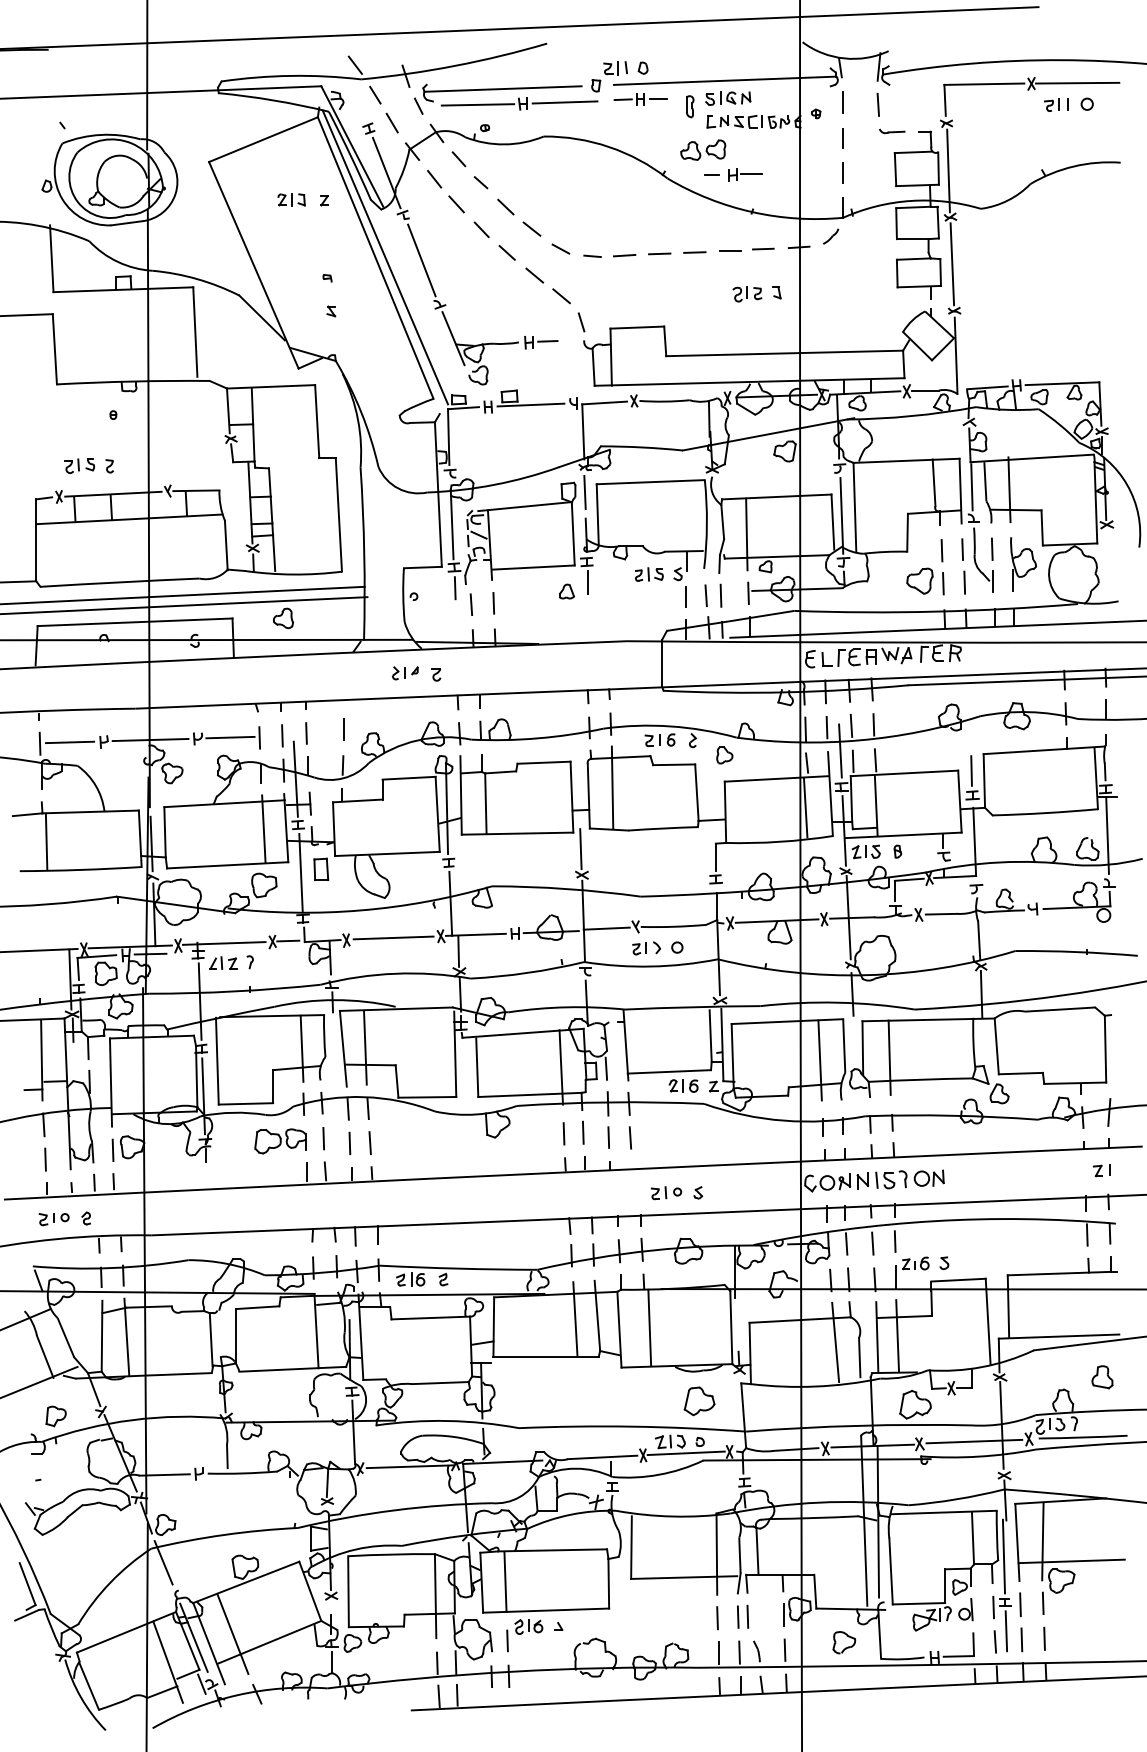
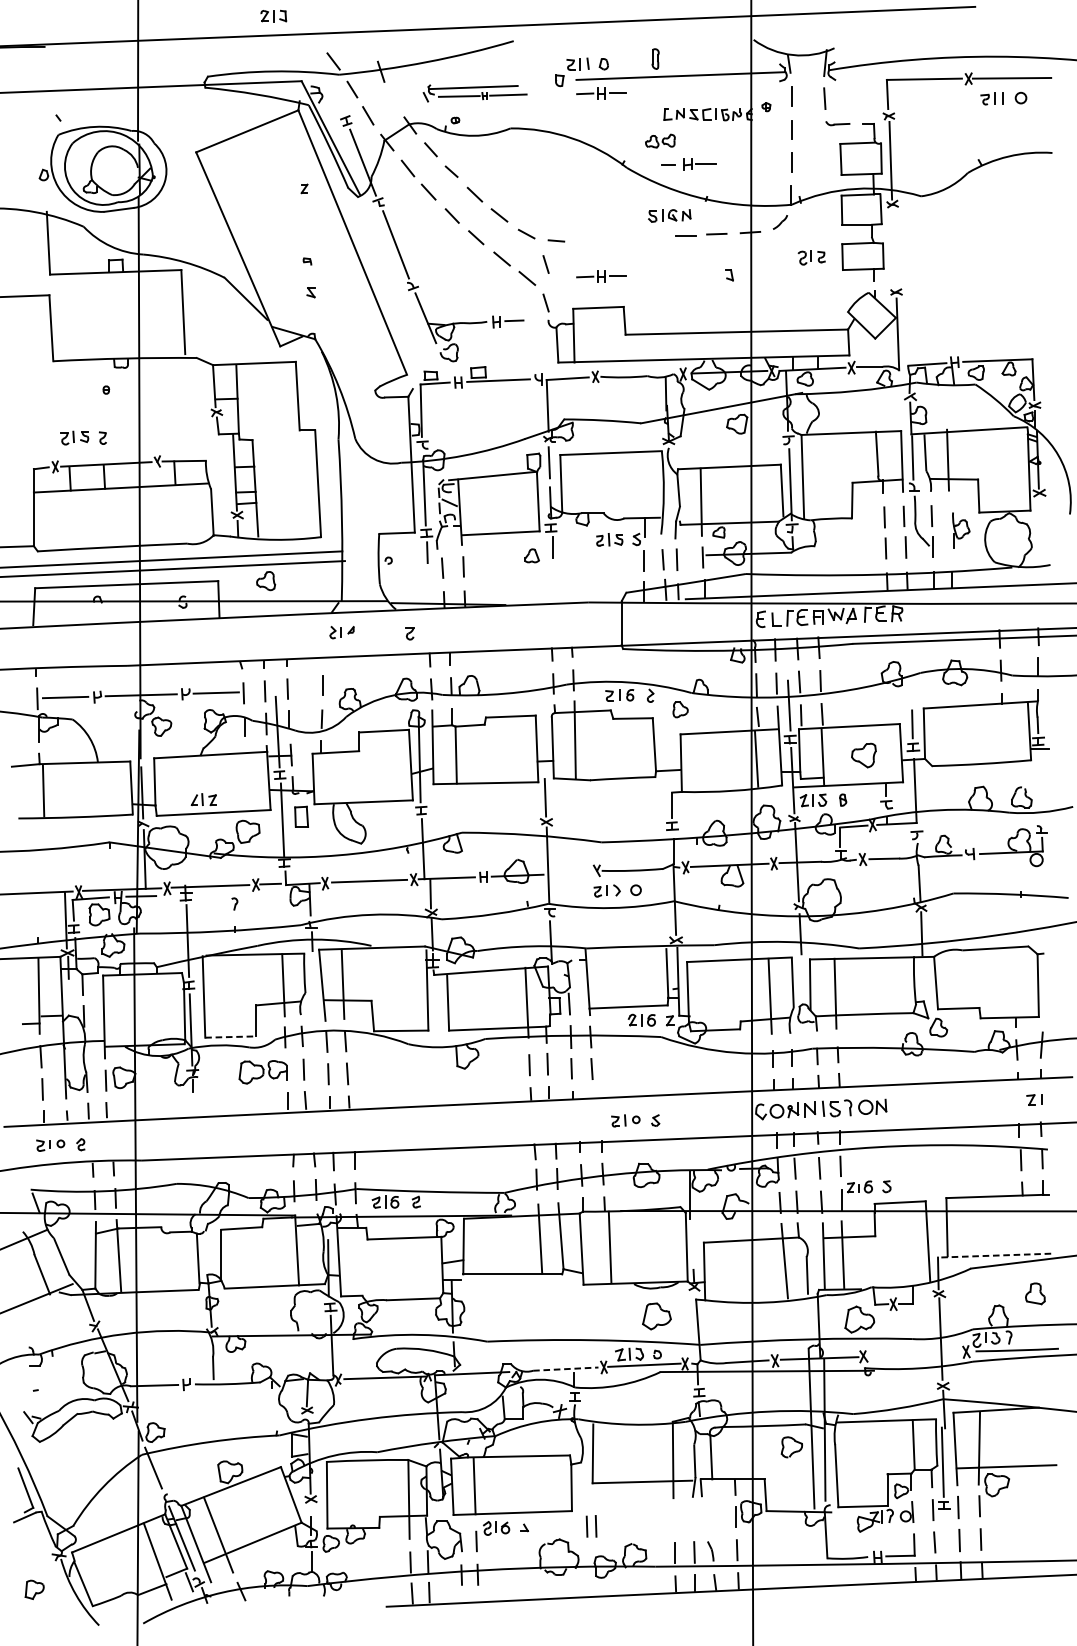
part: (505, 98) -> (474, 92), size x0.6
part: (728, 98) -> (670, 215), moved
part: (690, 106) -> (655, 58), moved
part: (703, 149) -> (660, 140), size x0.7
part: (291, 199) -> (273, 15), moved
line: (694, 252) -> (652, 237), removed
line: (659, 253) -> (619, 238), removed
line: (624, 255) -> (586, 240), removed
line: (385, 257) -> (361, 242), removed
line: (952, 264) -> (894, 248), removed
line: (581, 281) -> (546, 264), added
part: (640, 294) -> (601, 276), added
part: (747, 294) -> (811, 258), moved
part: (1023, 564) -> (961, 530), size x0.7
part: (919, 580) -> (863, 754), moved
part: (405, 673) -> (342, 632), moved
line: (263, 828) -> (247, 778), removed
line: (1107, 835) -> (1040, 784), removed
line: (606, 928) -> (569, 872), removed
part: (223, 962) -> (204, 799), moved
line: (246, 1103) -> (231, 1036), solid -> dashed
line: (1058, 1336) -> (994, 1255), solid -> dashed
part: (55, 1416) -> (34, 1589), moved
line: (974, 1441) -> (915, 1354), removed
line: (602, 1457) -> (565, 1369), solid -> dashed
part: (743, 1616) -> (592, 1526), moved
line: (717, 1618) -> (673, 1520), removed
line: (1006, 1631) -> (945, 1532), removed
part: (844, 1642) -> (792, 1447), moved

